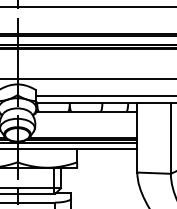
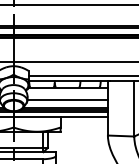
line: (86, 126) -> (67, 99), added

